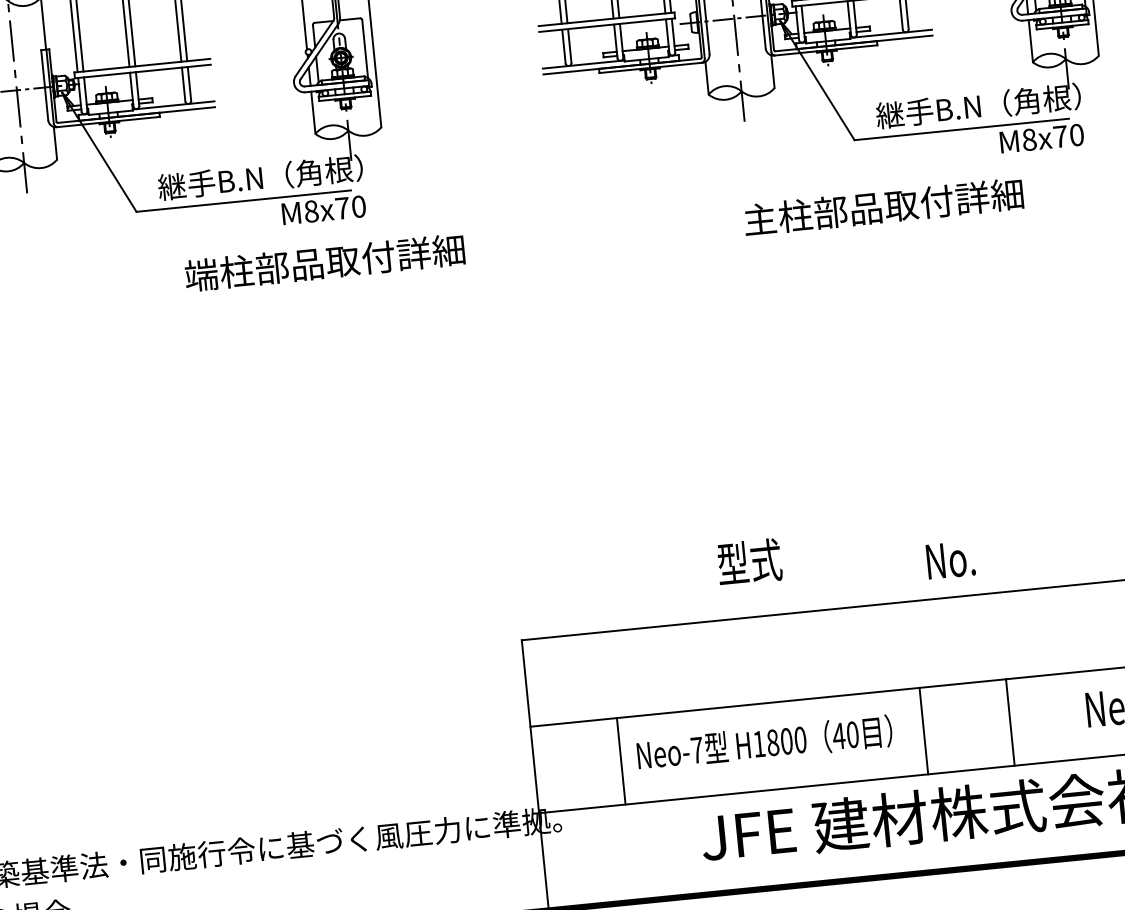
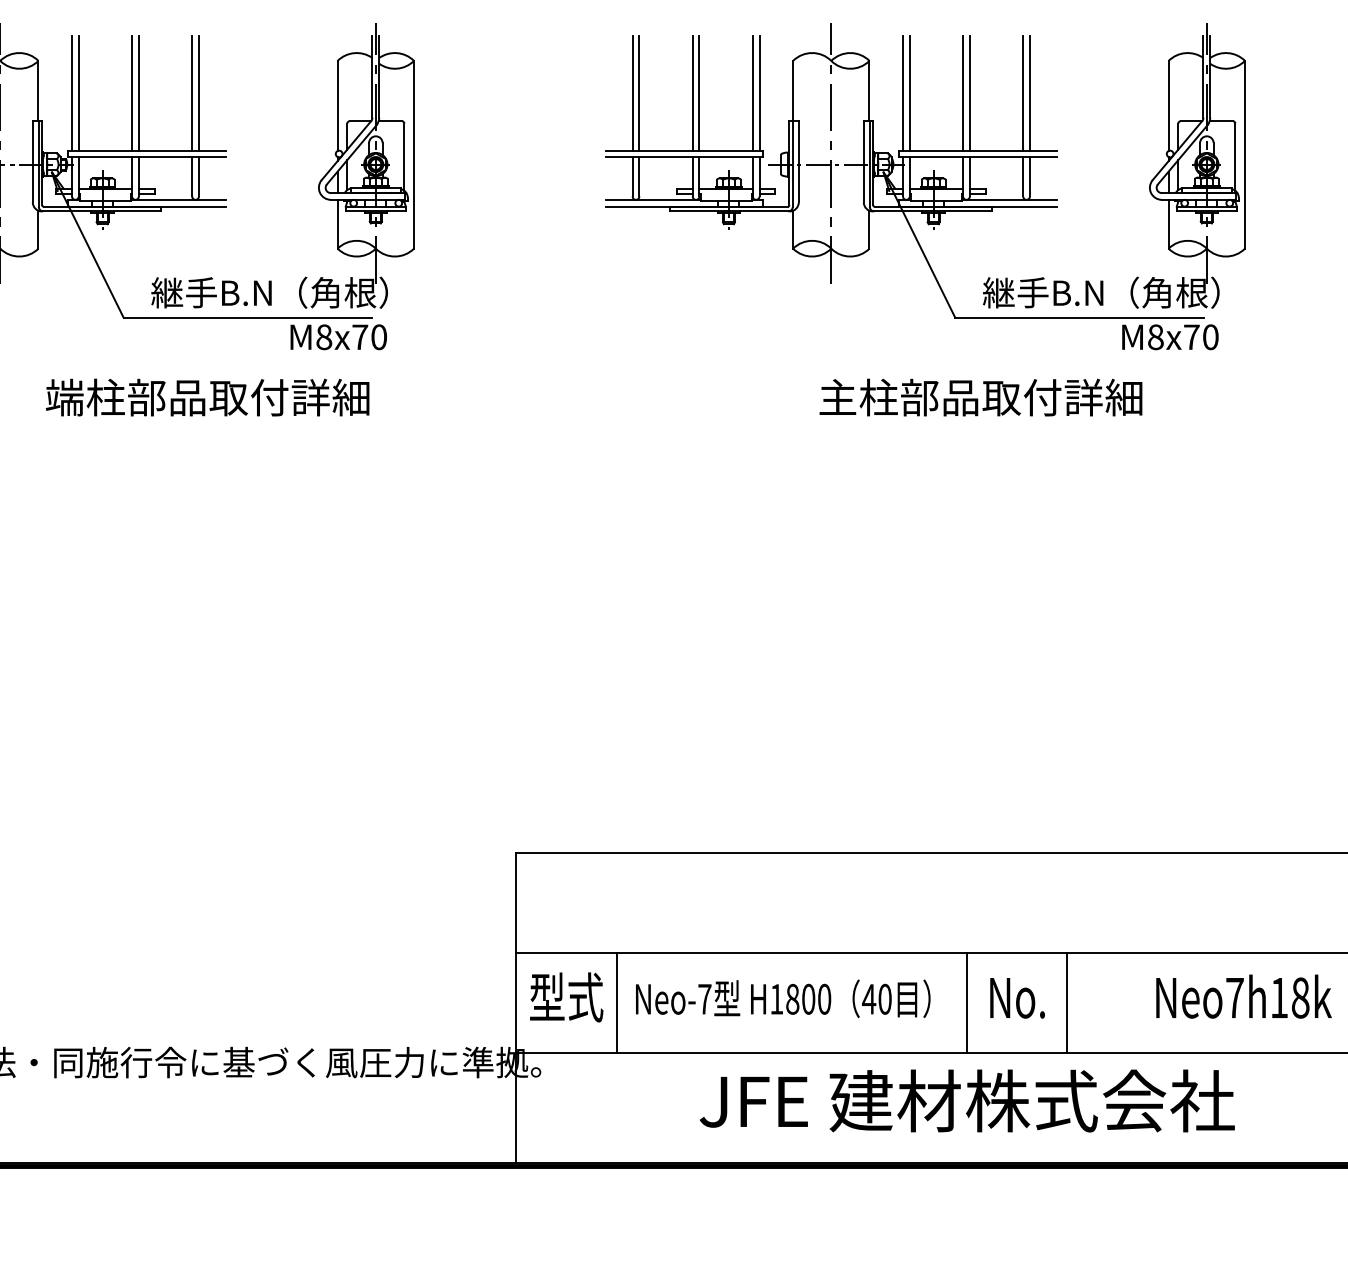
text: (324, 262) -> (207, 397), moved
text: (950, 560) -> (1017, 998), moved
text: (749, 562) -> (566, 997), moved

